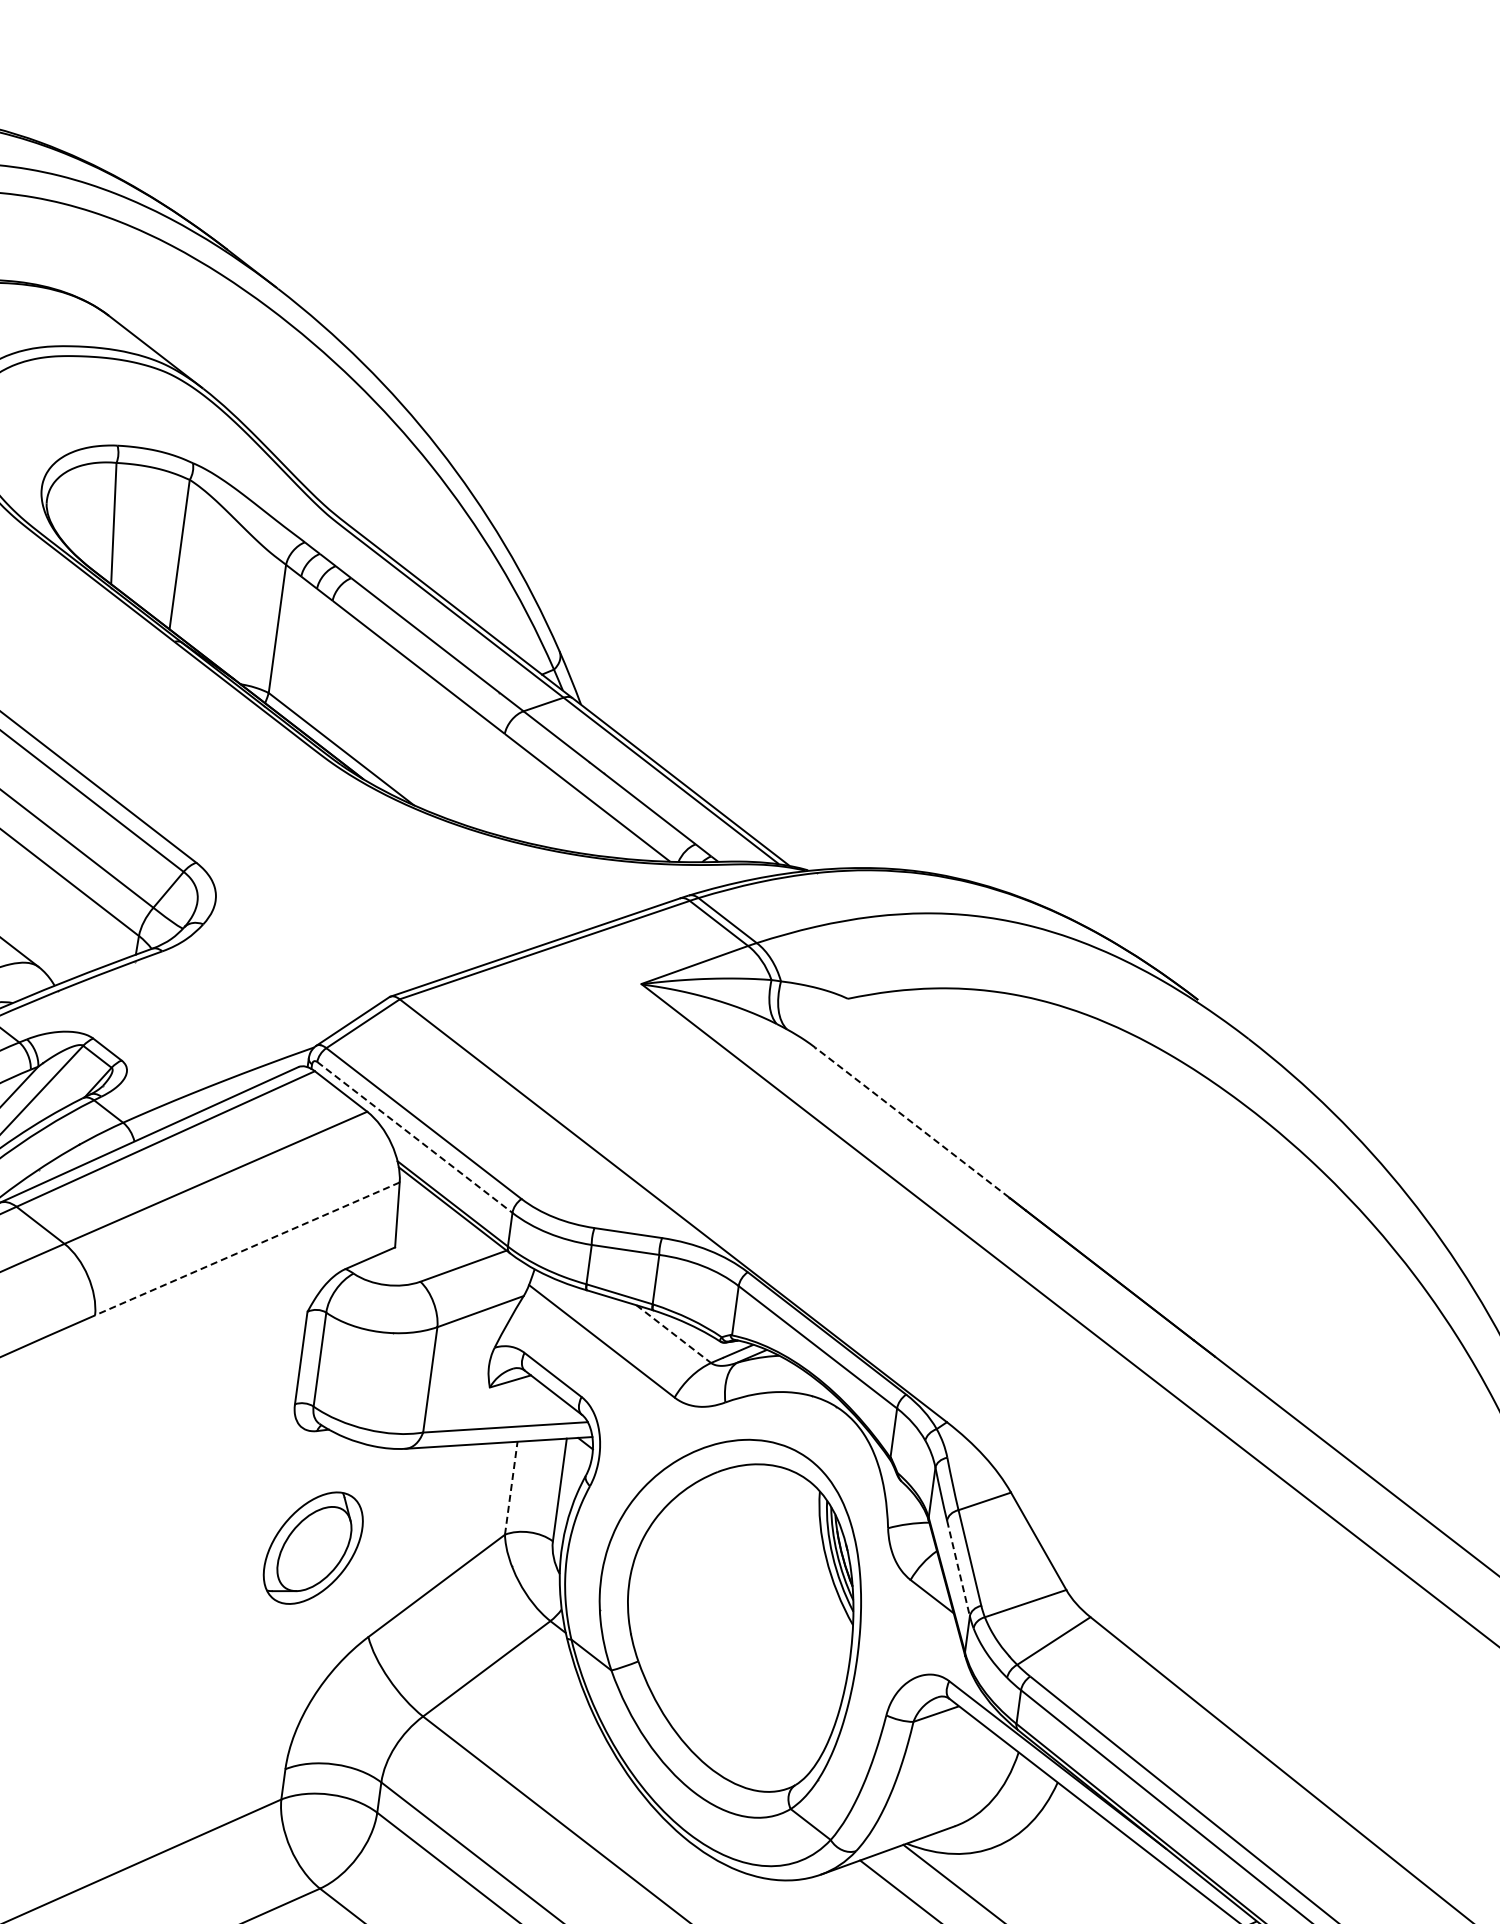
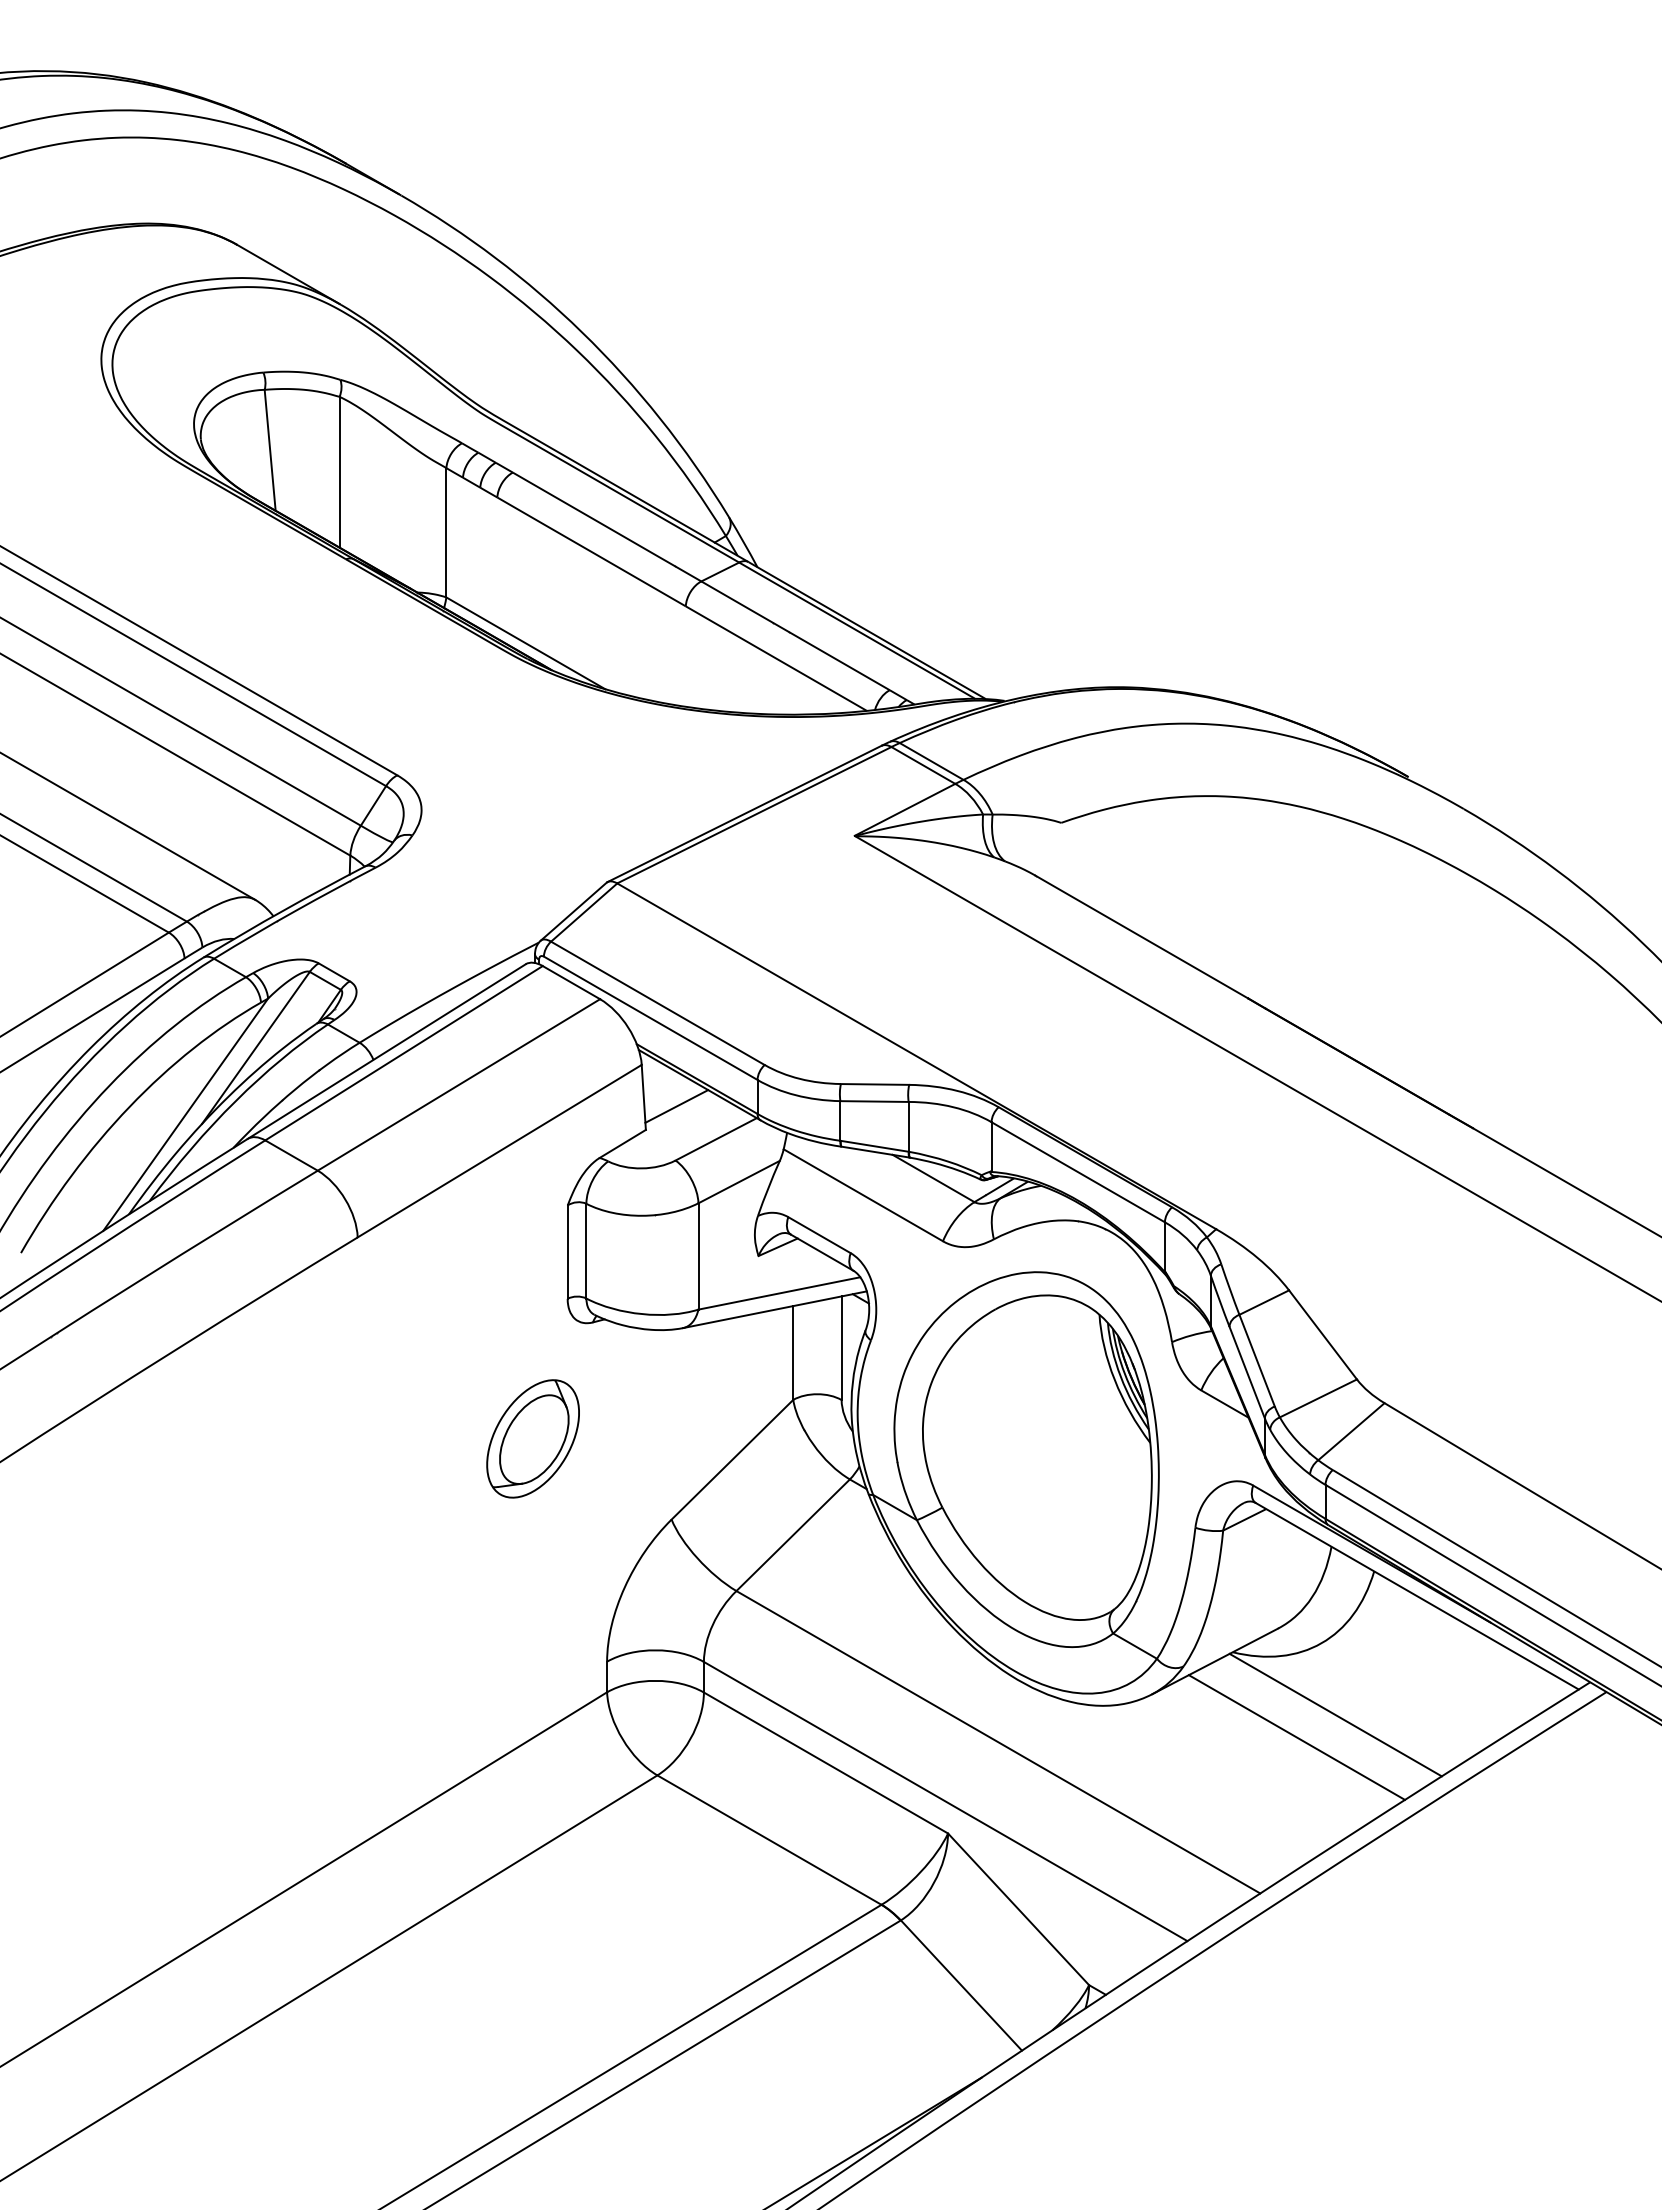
line: (912, 1122) -> (1141, 936), dashed -> solid
line: (415, 1137) -> (651, 1018), dashed -> solid
line: (428, 1228) -> (676, 1106), added
line: (247, 1249) -> (499, 1151), dashed -> solid
line: (674, 1334) -> (934, 1178), dashed -> solid
line: (511, 1488) -> (793, 1353), dashed -> solid
part: (312, 1547) -> (532, 1438), moved
line: (958, 1569) -> (1247, 1373), dashed -> solid

